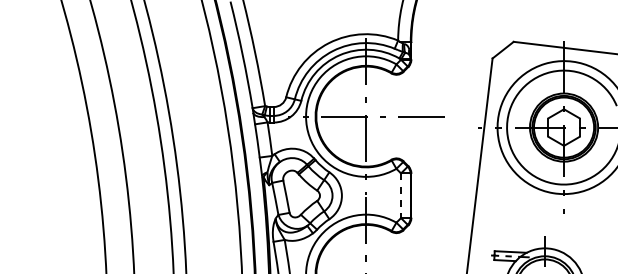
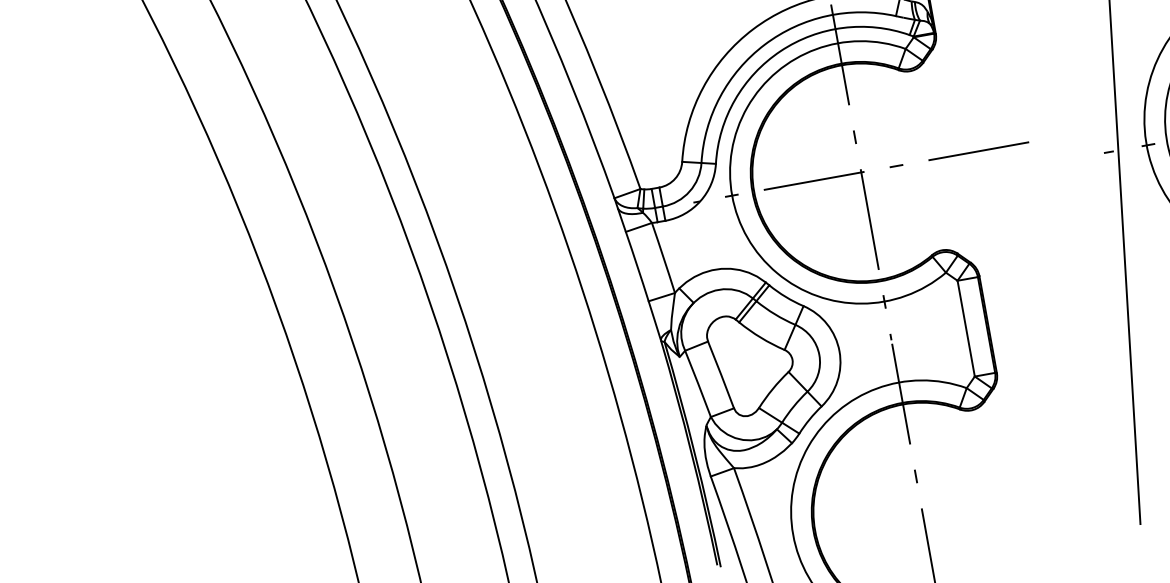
line: (401, 196) -> (967, 330), dashed -> solid

